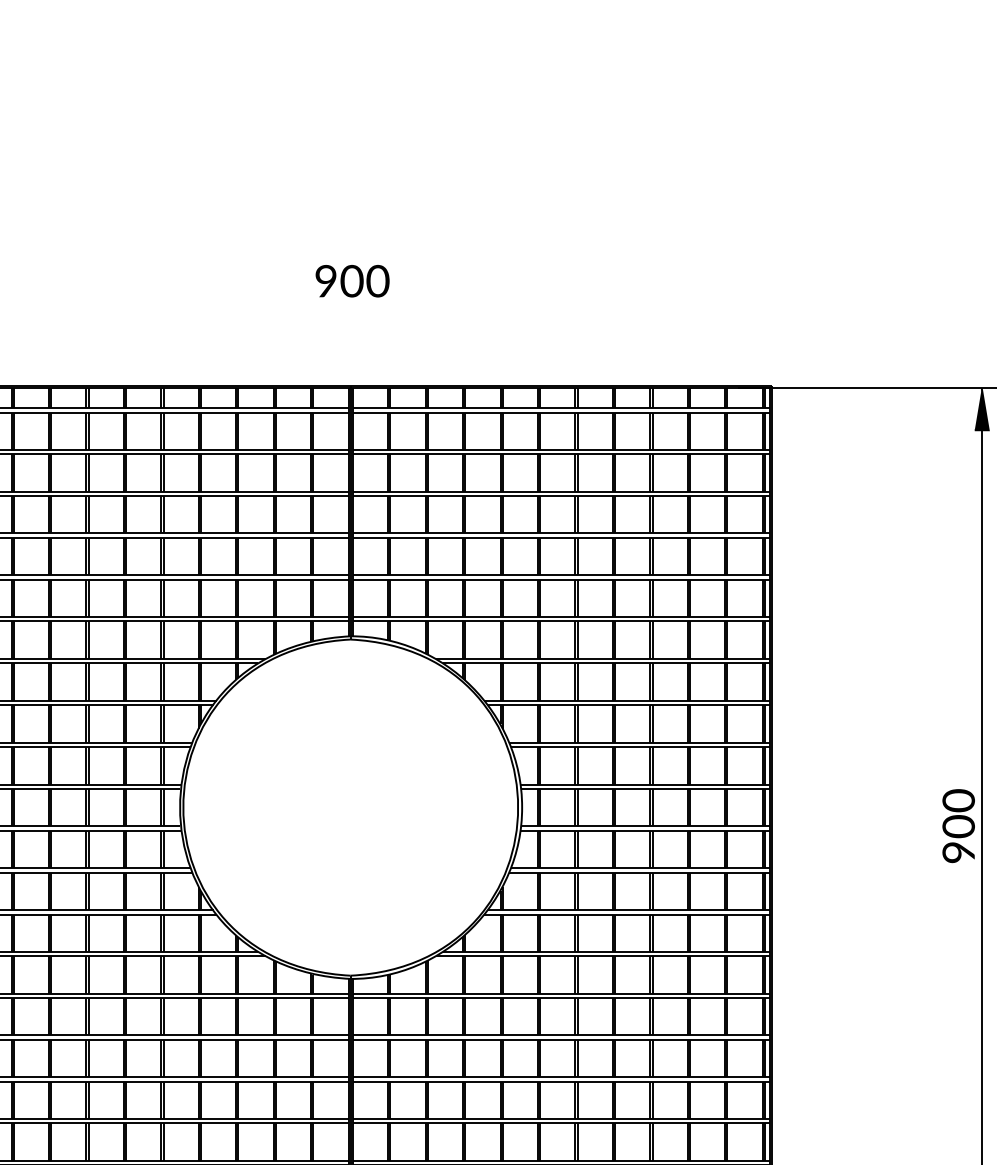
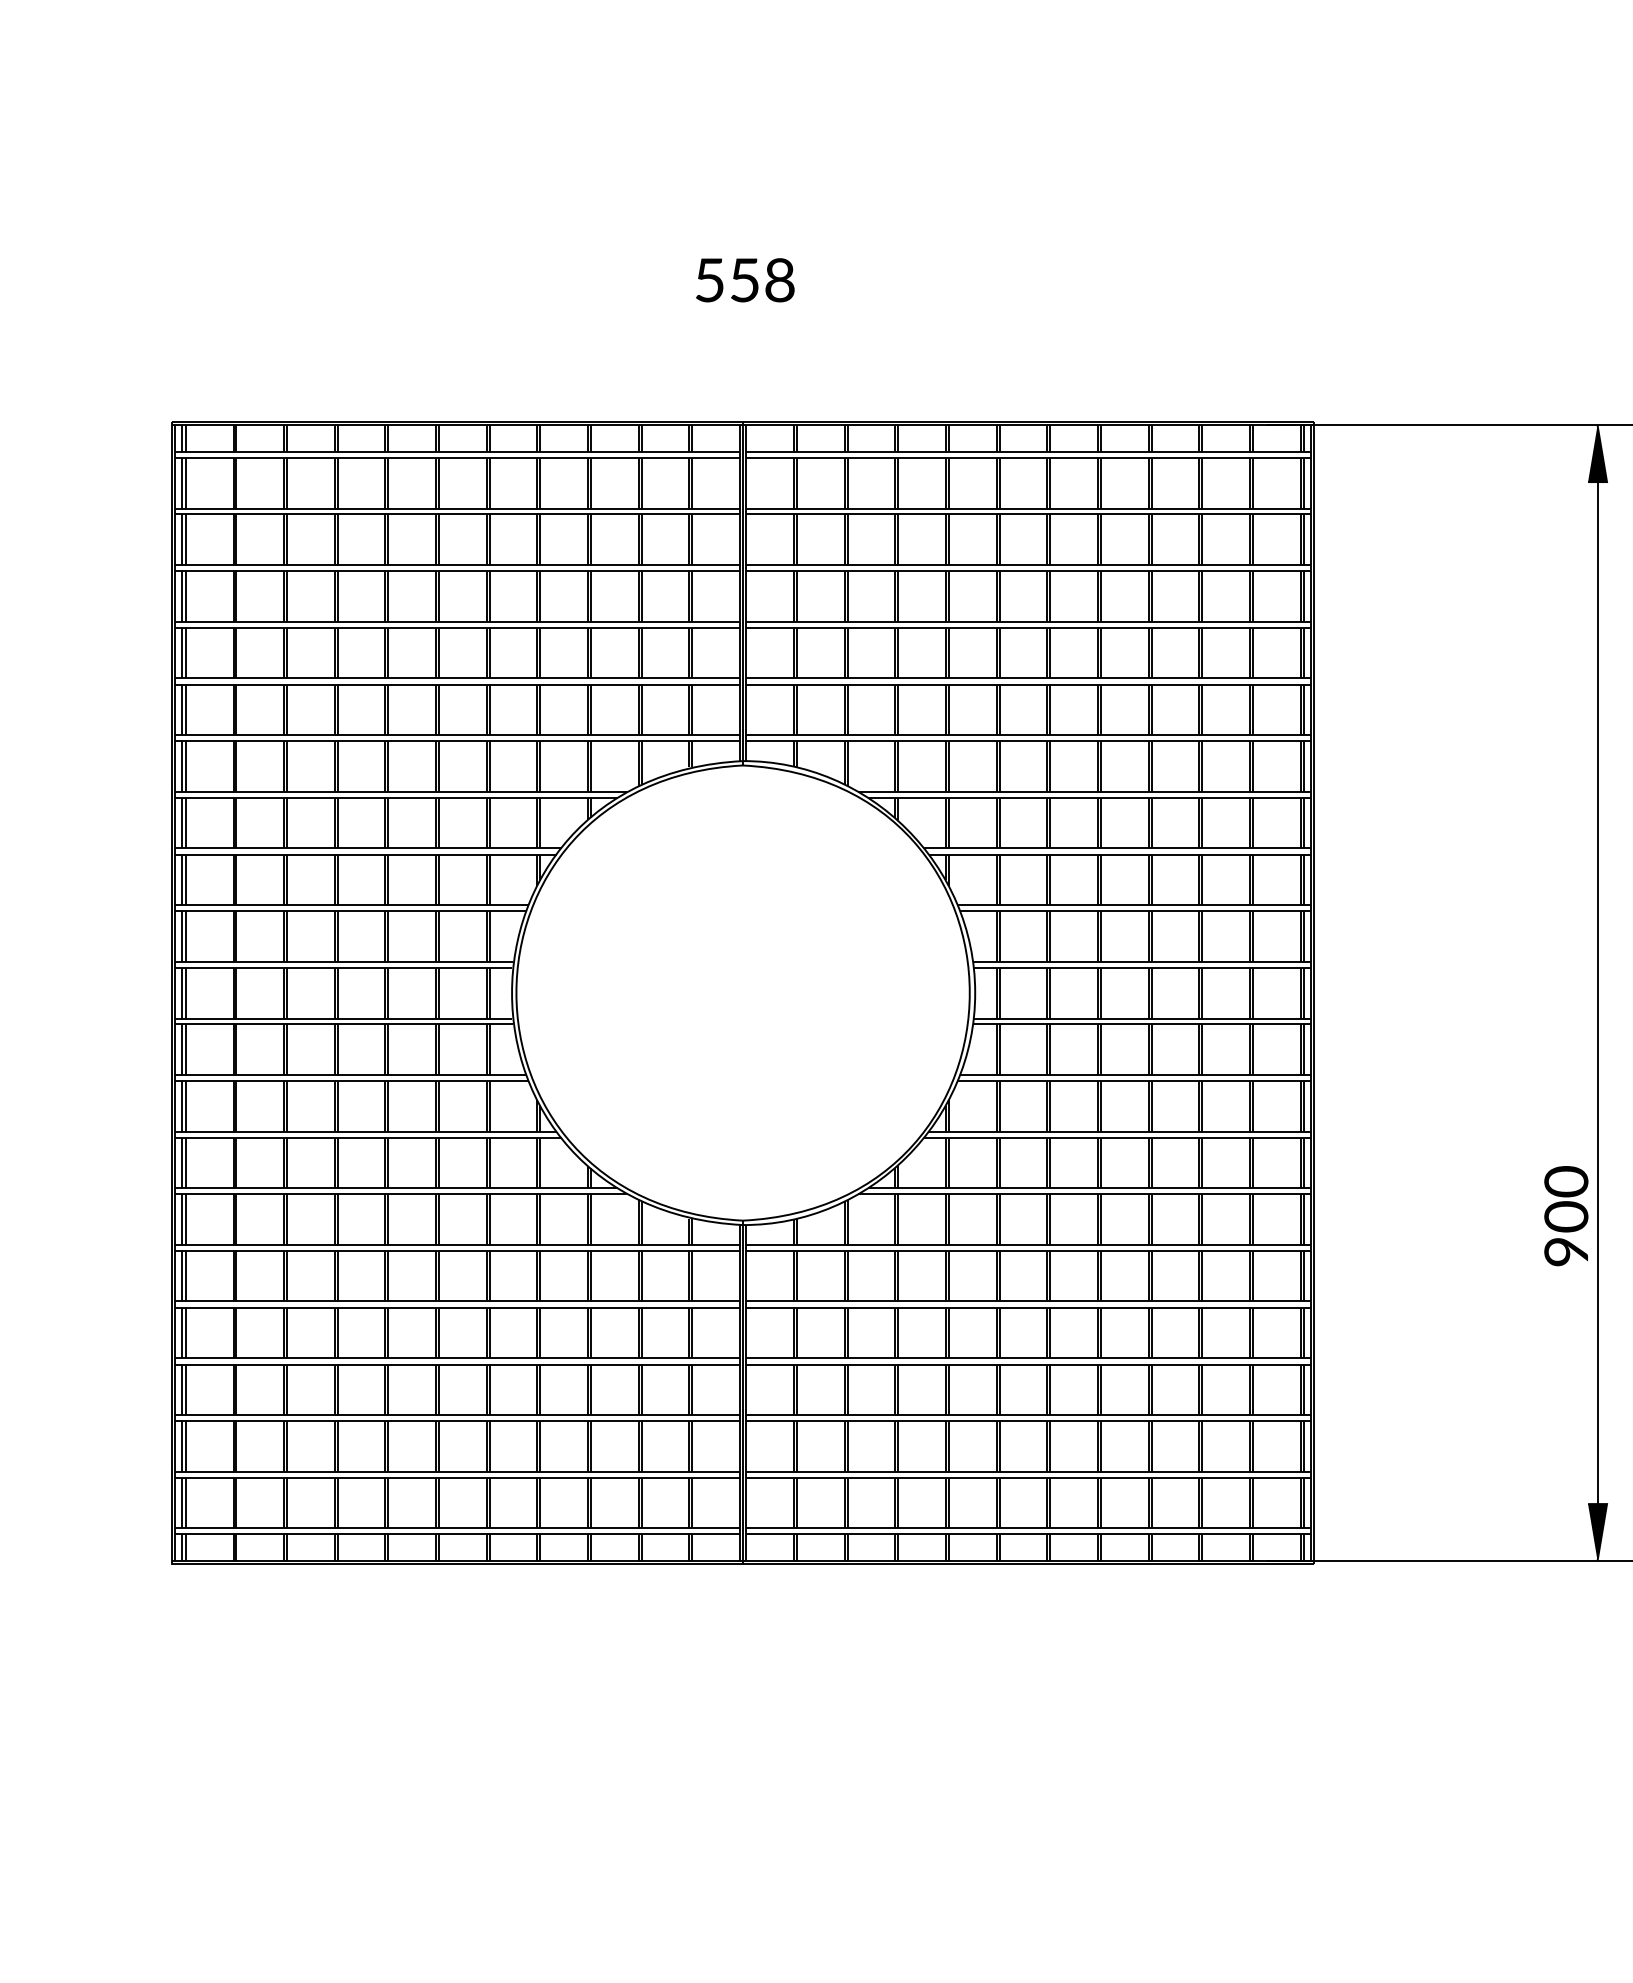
text: (352, 281) -> (745, 280), 900 -> 558
text: (958, 826) -> (1566, 1216), moved

